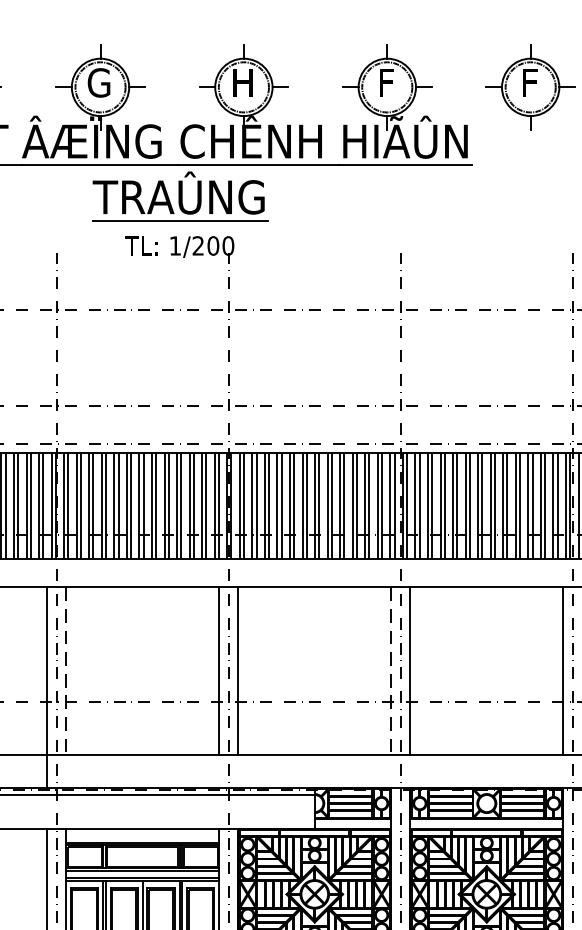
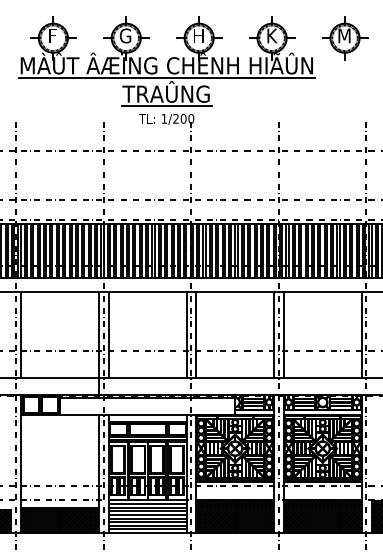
text: (388, 81) -> (272, 35), F -> K
text: (529, 81) -> (344, 35), F -> M
line: (65, 671) -> (108, 335), dashed -> solid
line: (391, 671) -> (274, 335), dashed -> solid

